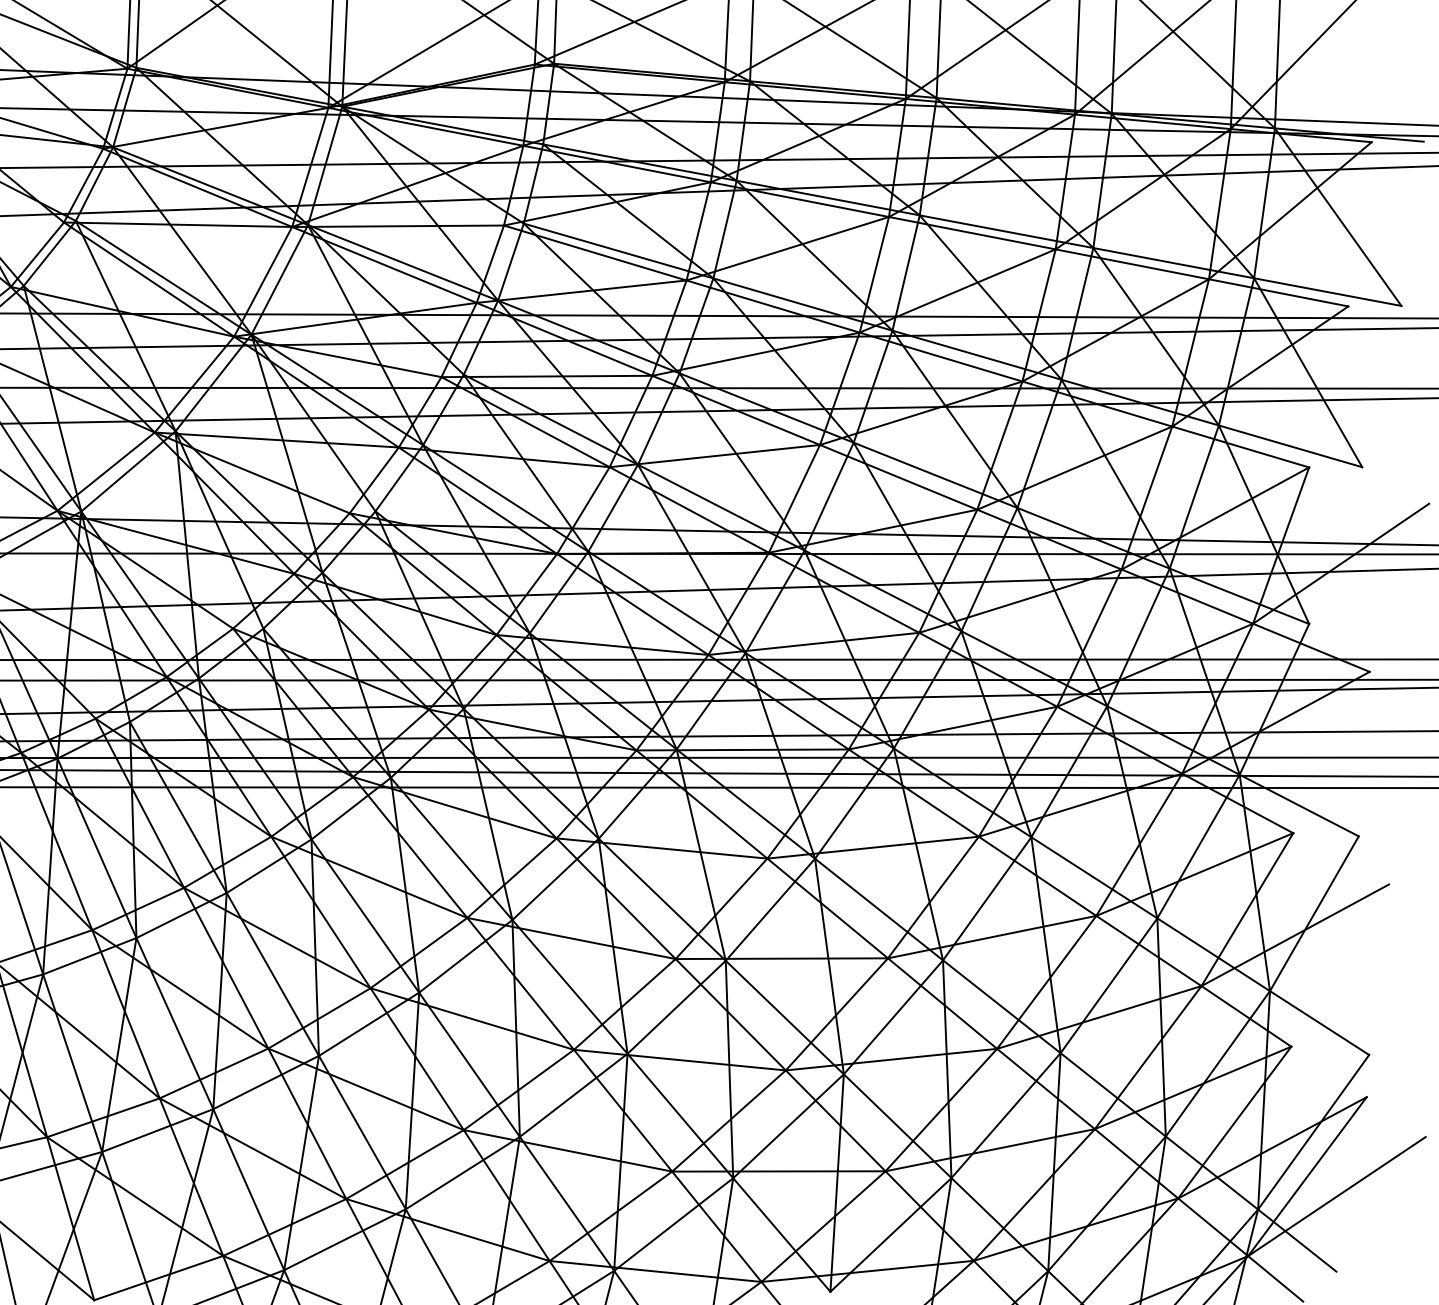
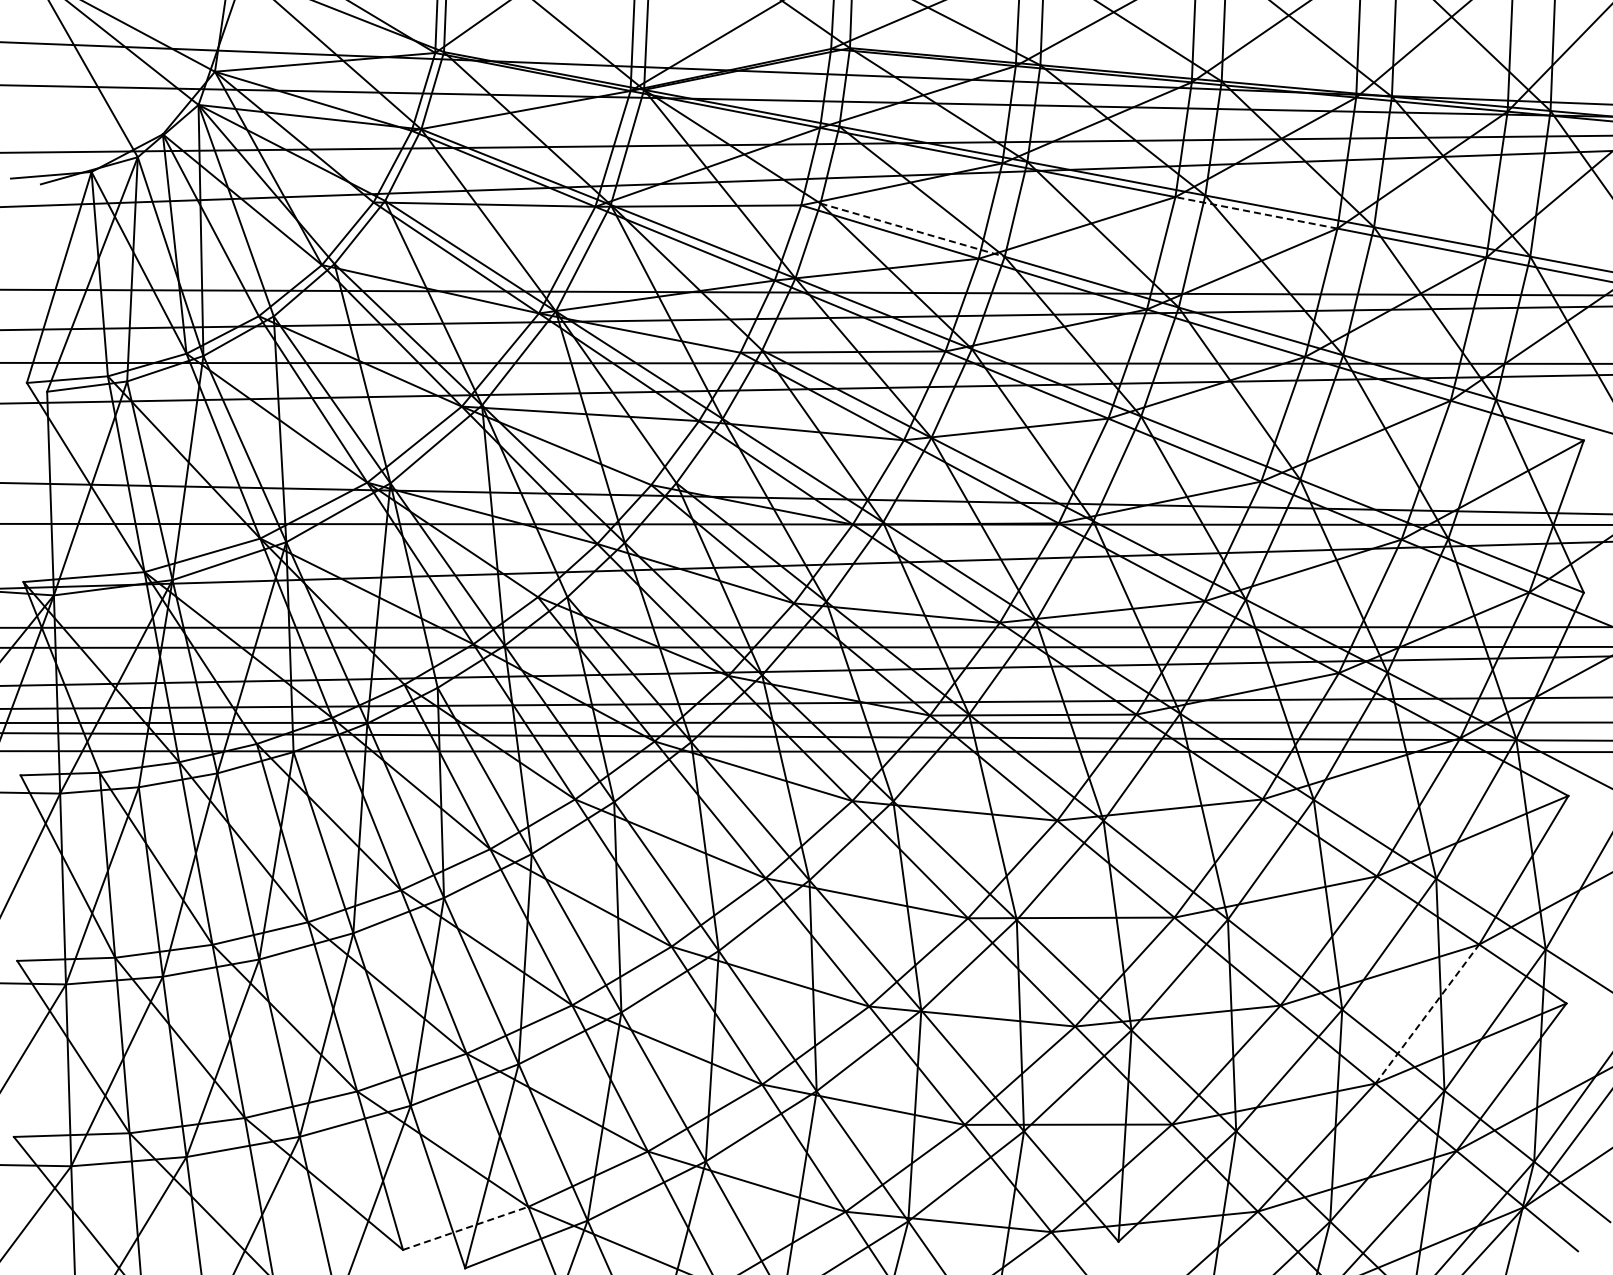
line: (972, 232) -> (1256, 212), solid -> dashed
line: (618, 251) -> (912, 230), solid -> dashed
line: (1148, 1058) -> (1427, 1014), solid -> dashed
line: (159, 1278) -> (466, 1228), solid -> dashed

